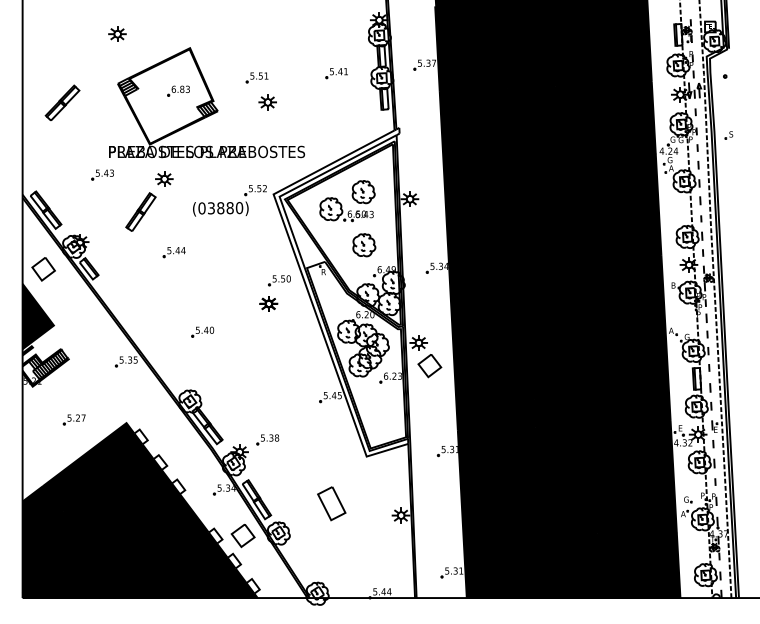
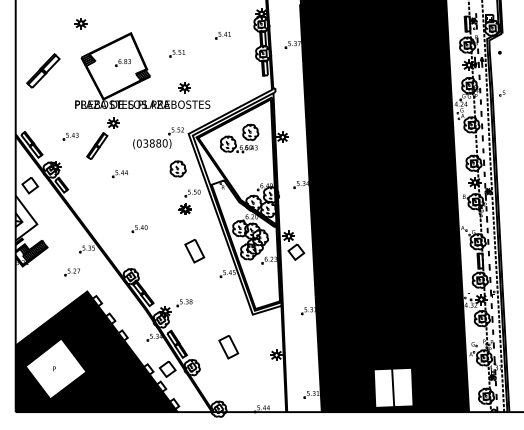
part: (335, 73) -> (222, 35), moved
part: (61, 102) -> (42, 70), size x1.4
part: (267, 102) -> (184, 87), moved
part: (102, 174) -> (70, 136), moved
part: (363, 244) -> (177, 168), moved
fill: (38, 315) -> (26, 217), removed
part: (282, 364) -> (194, 251), added
part: (73, 420) -> (71, 272), moved
fill: (80, 534) -> (55, 368), removed
fill: (570, 562) -> (393, 387), removed

